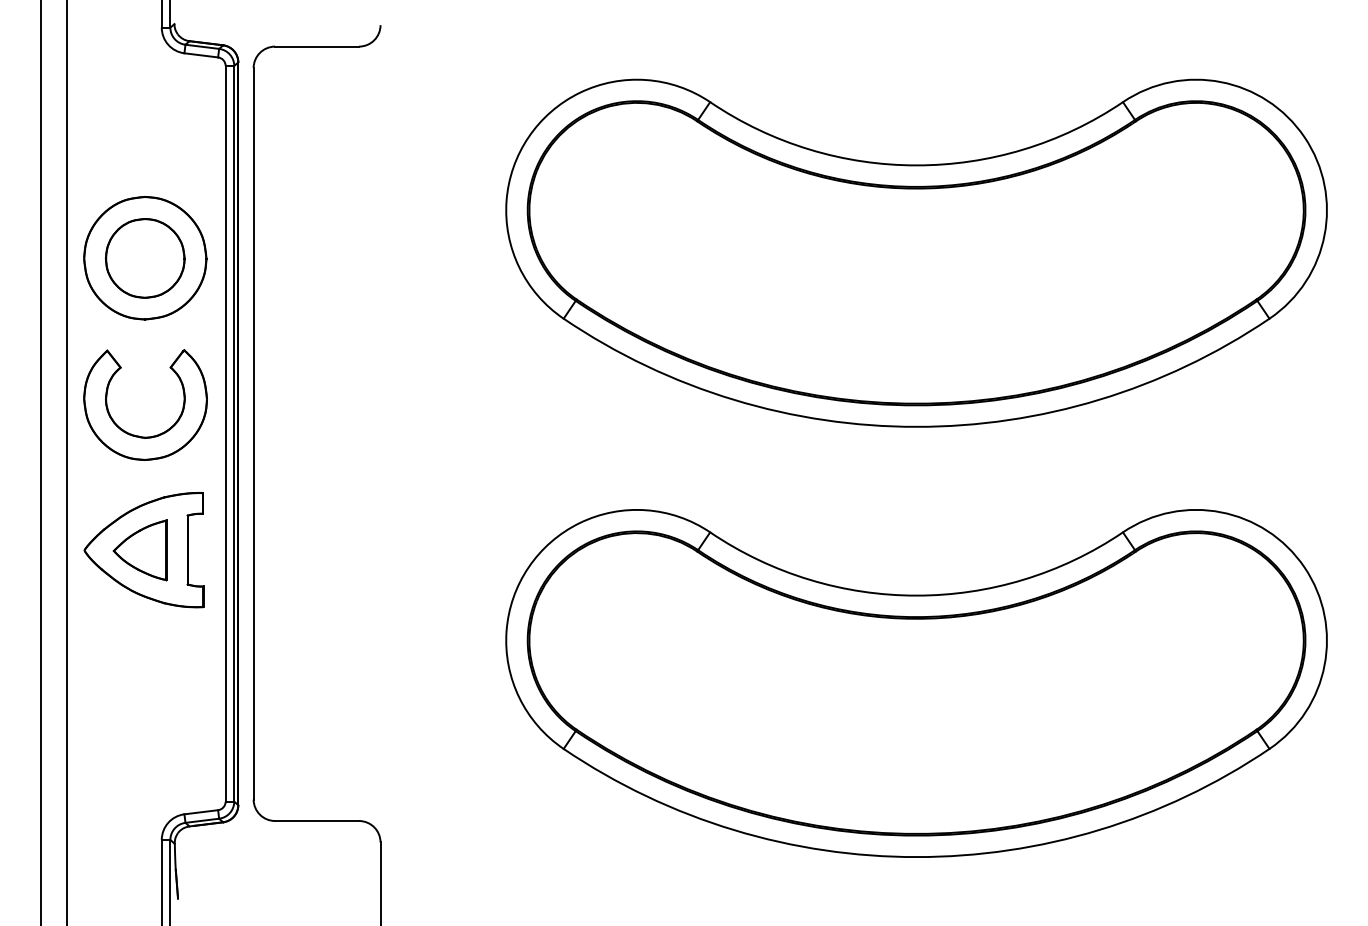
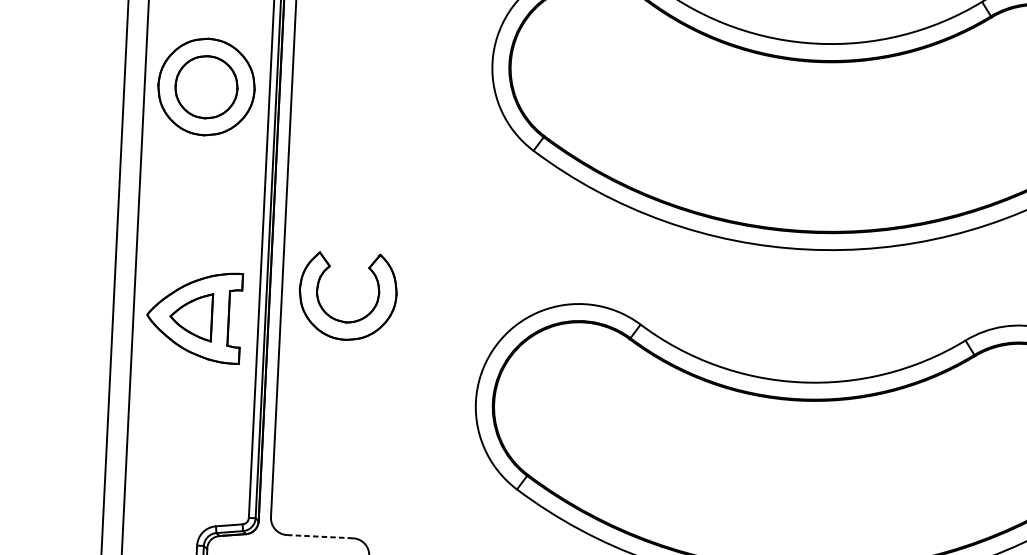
part: (139, 435) -> (342, 320), moved
line: (317, 821) -> (320, 537), solid -> dashed

